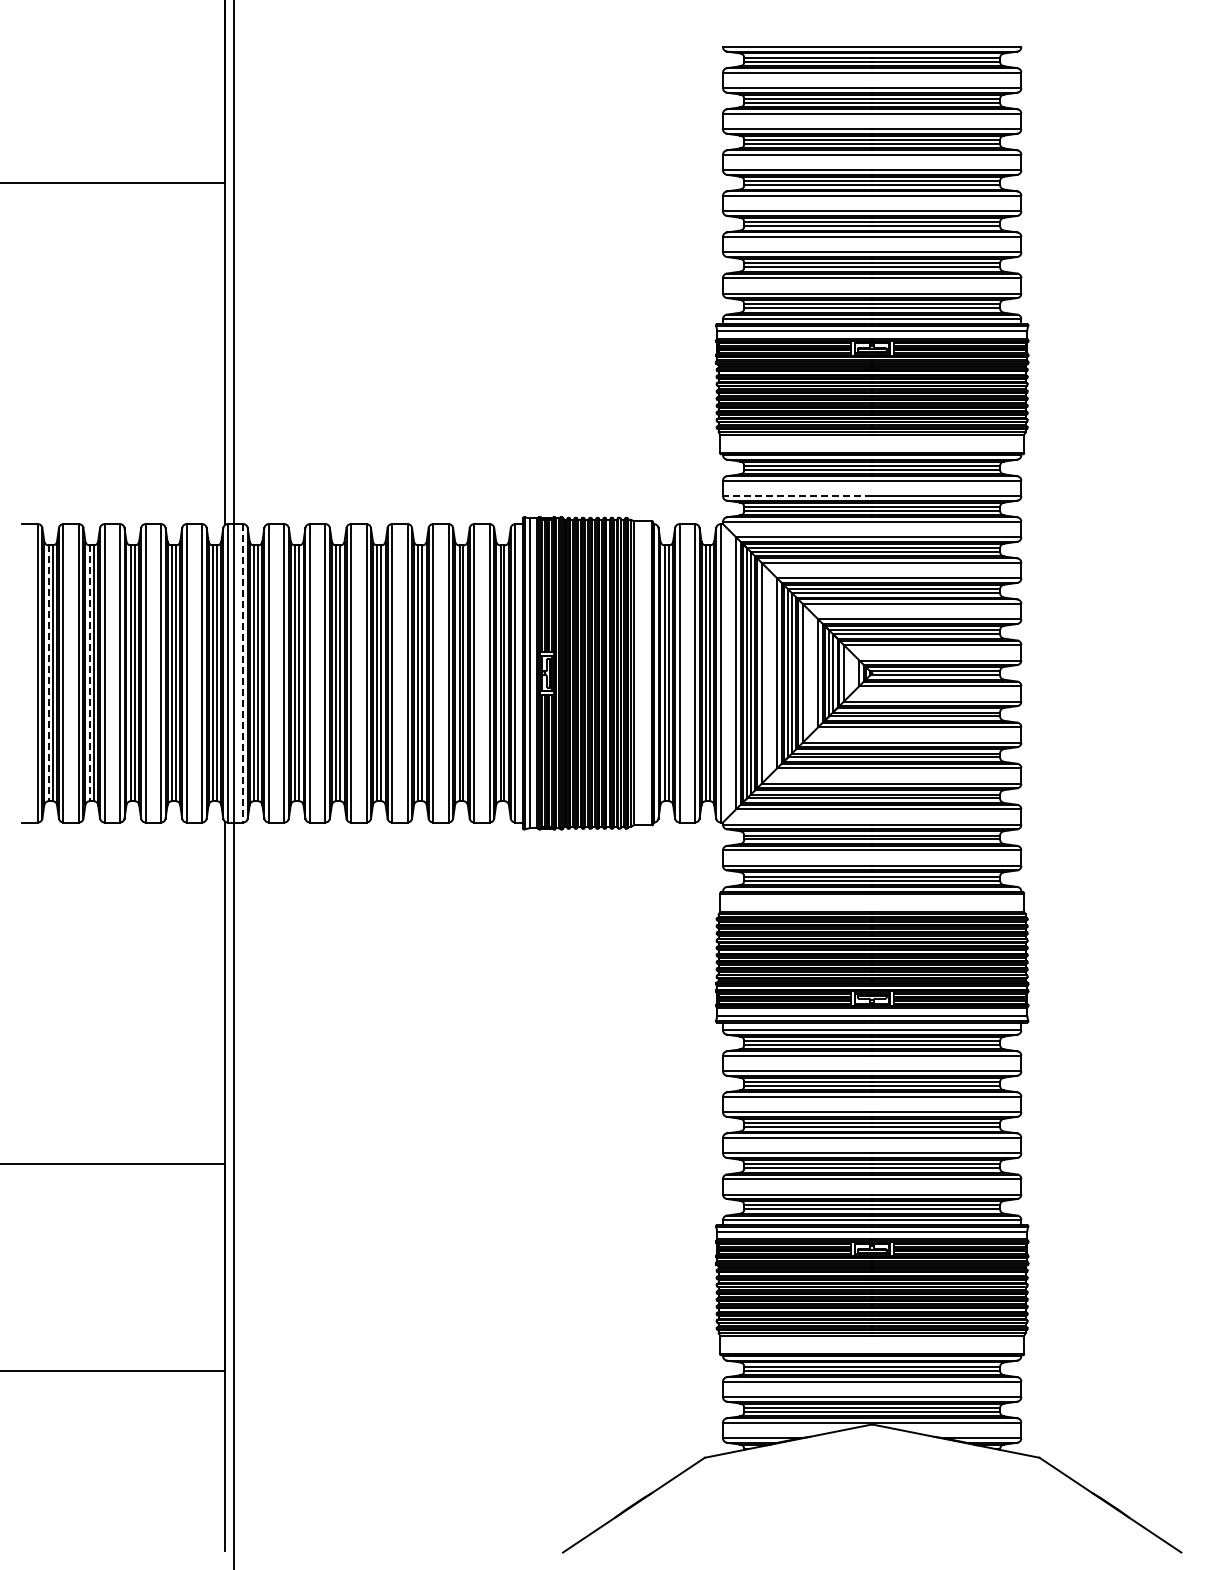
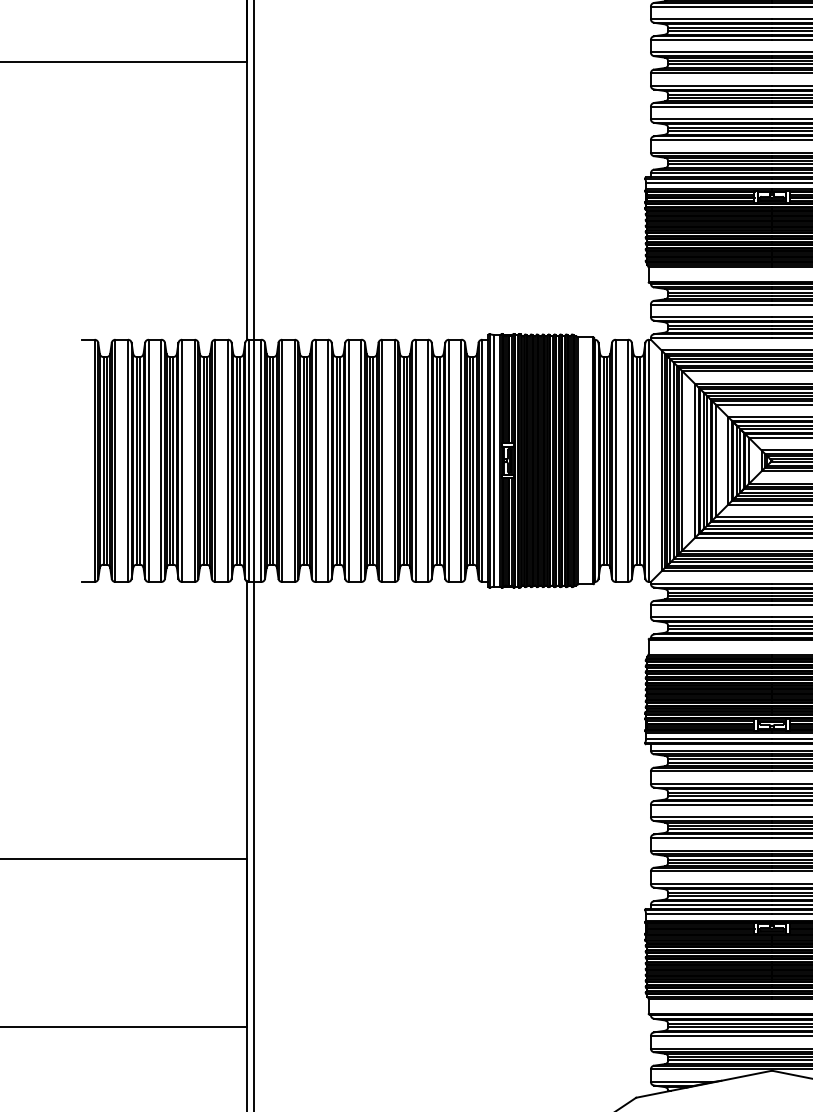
line: (797, 496) -> (711, 317), dashed -> solid
line: (48, 673) -> (103, 461), dashed -> solid
line: (89, 673) -> (136, 461), dashed -> solid
line: (243, 673) -> (261, 461), dashed -> solid

